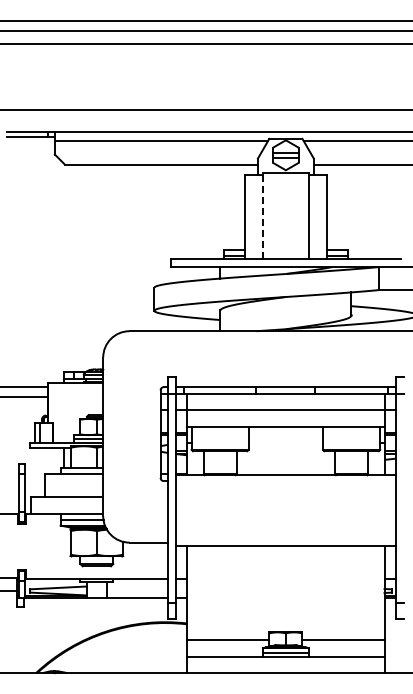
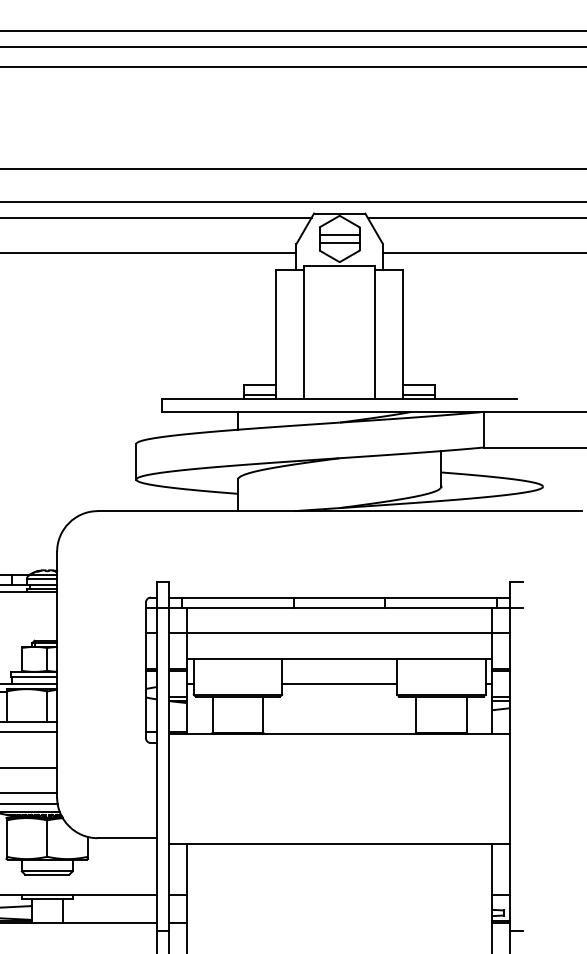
line: (262, 215) -> (303, 332), dashed -> solid
line: (285, 443) -> (339, 684), added

